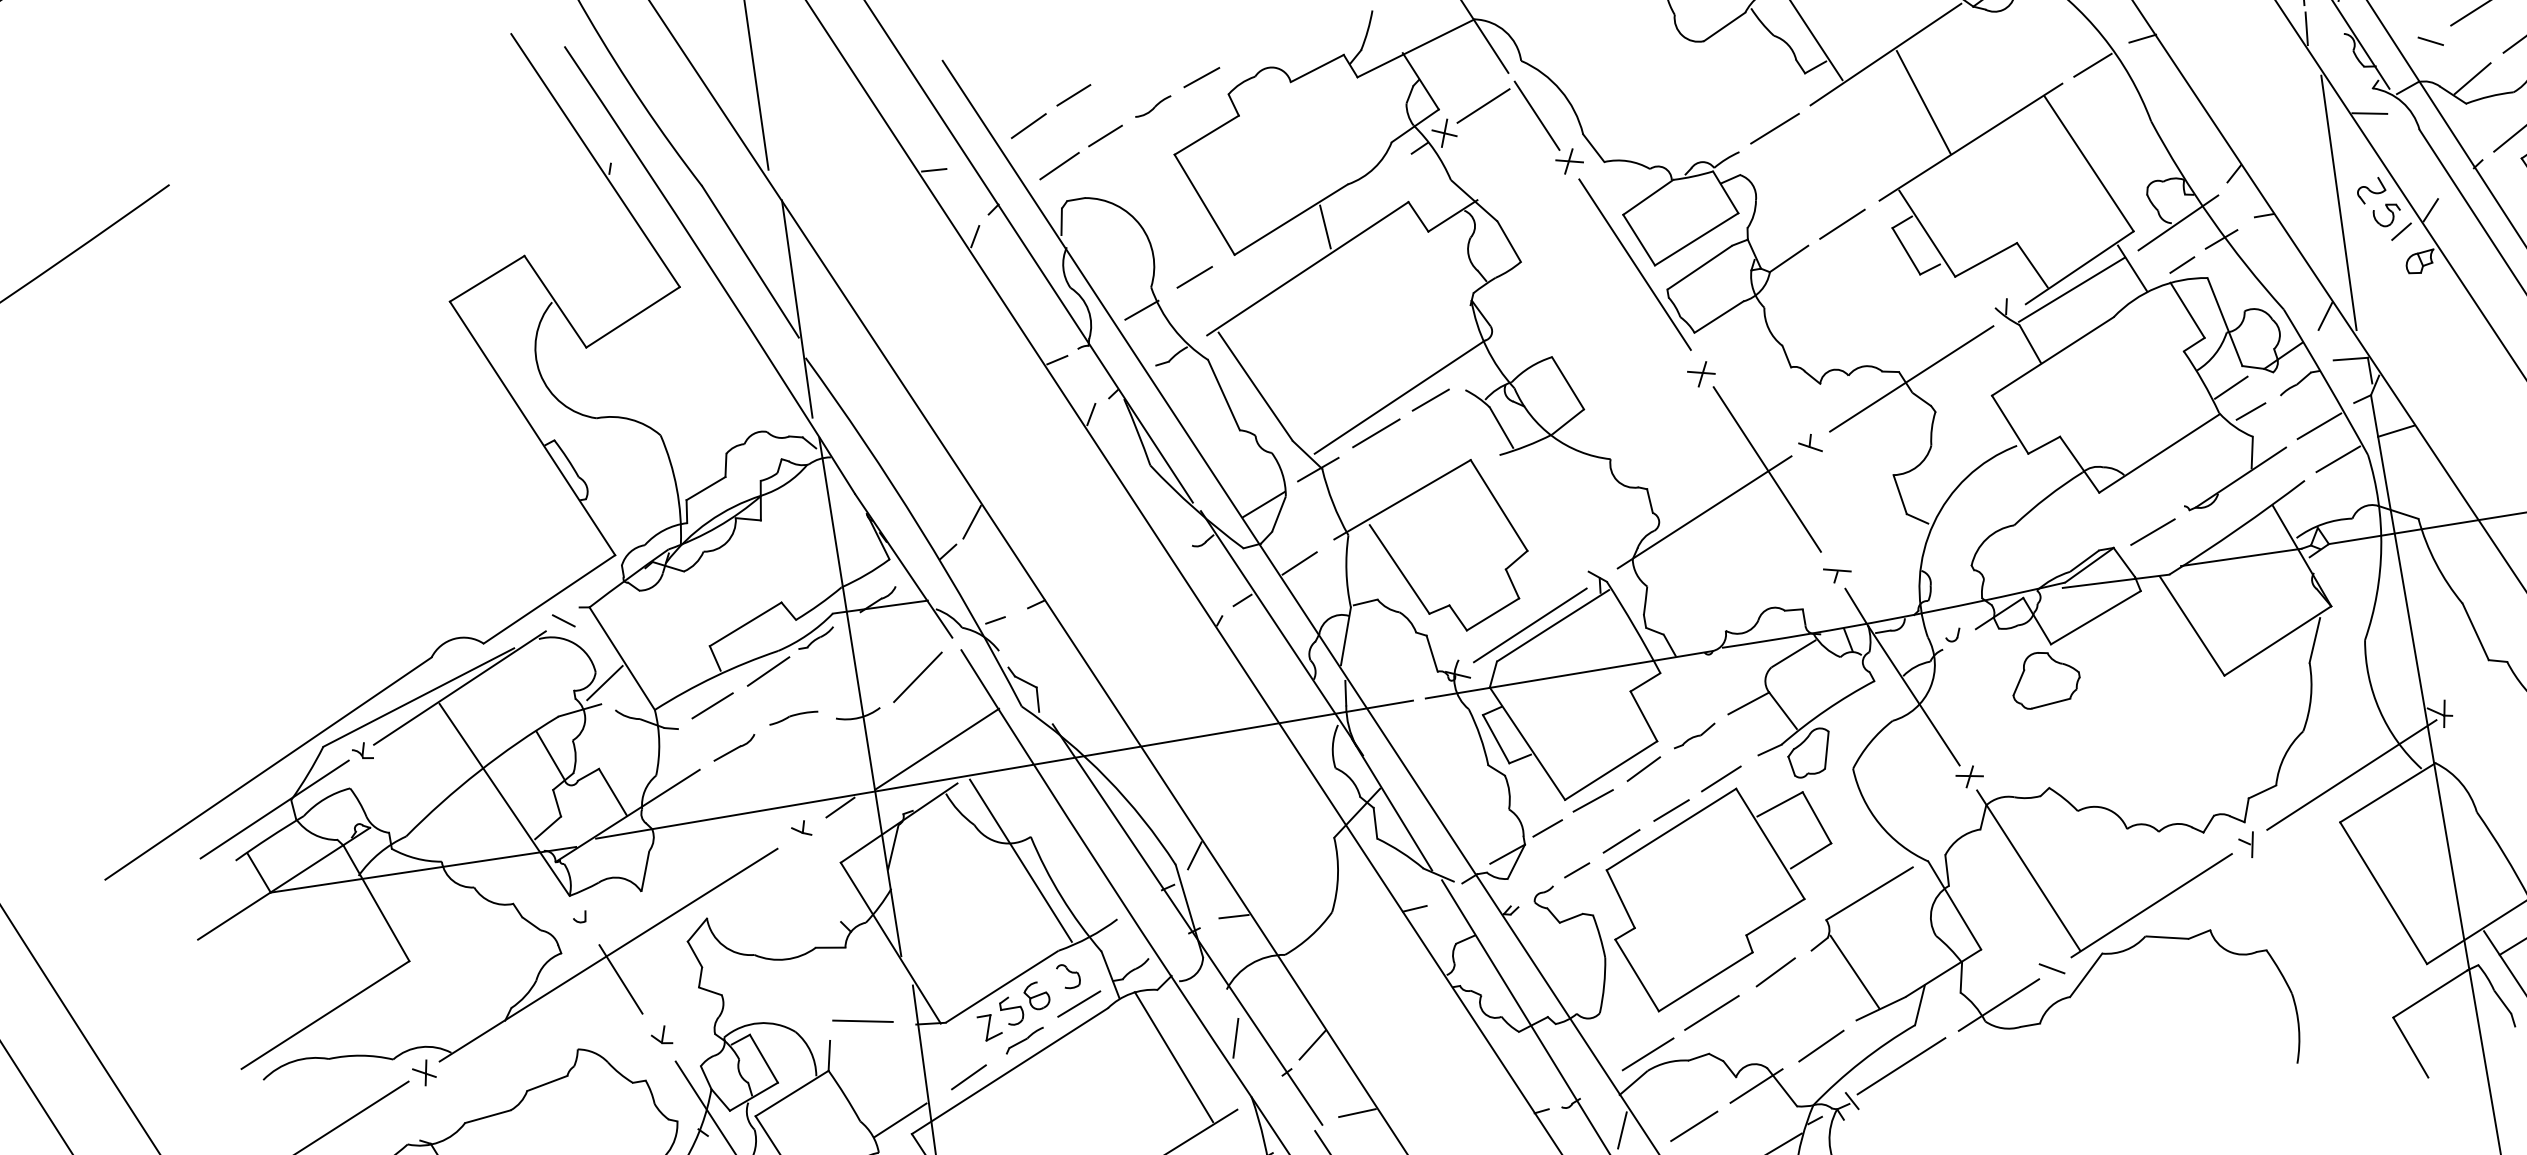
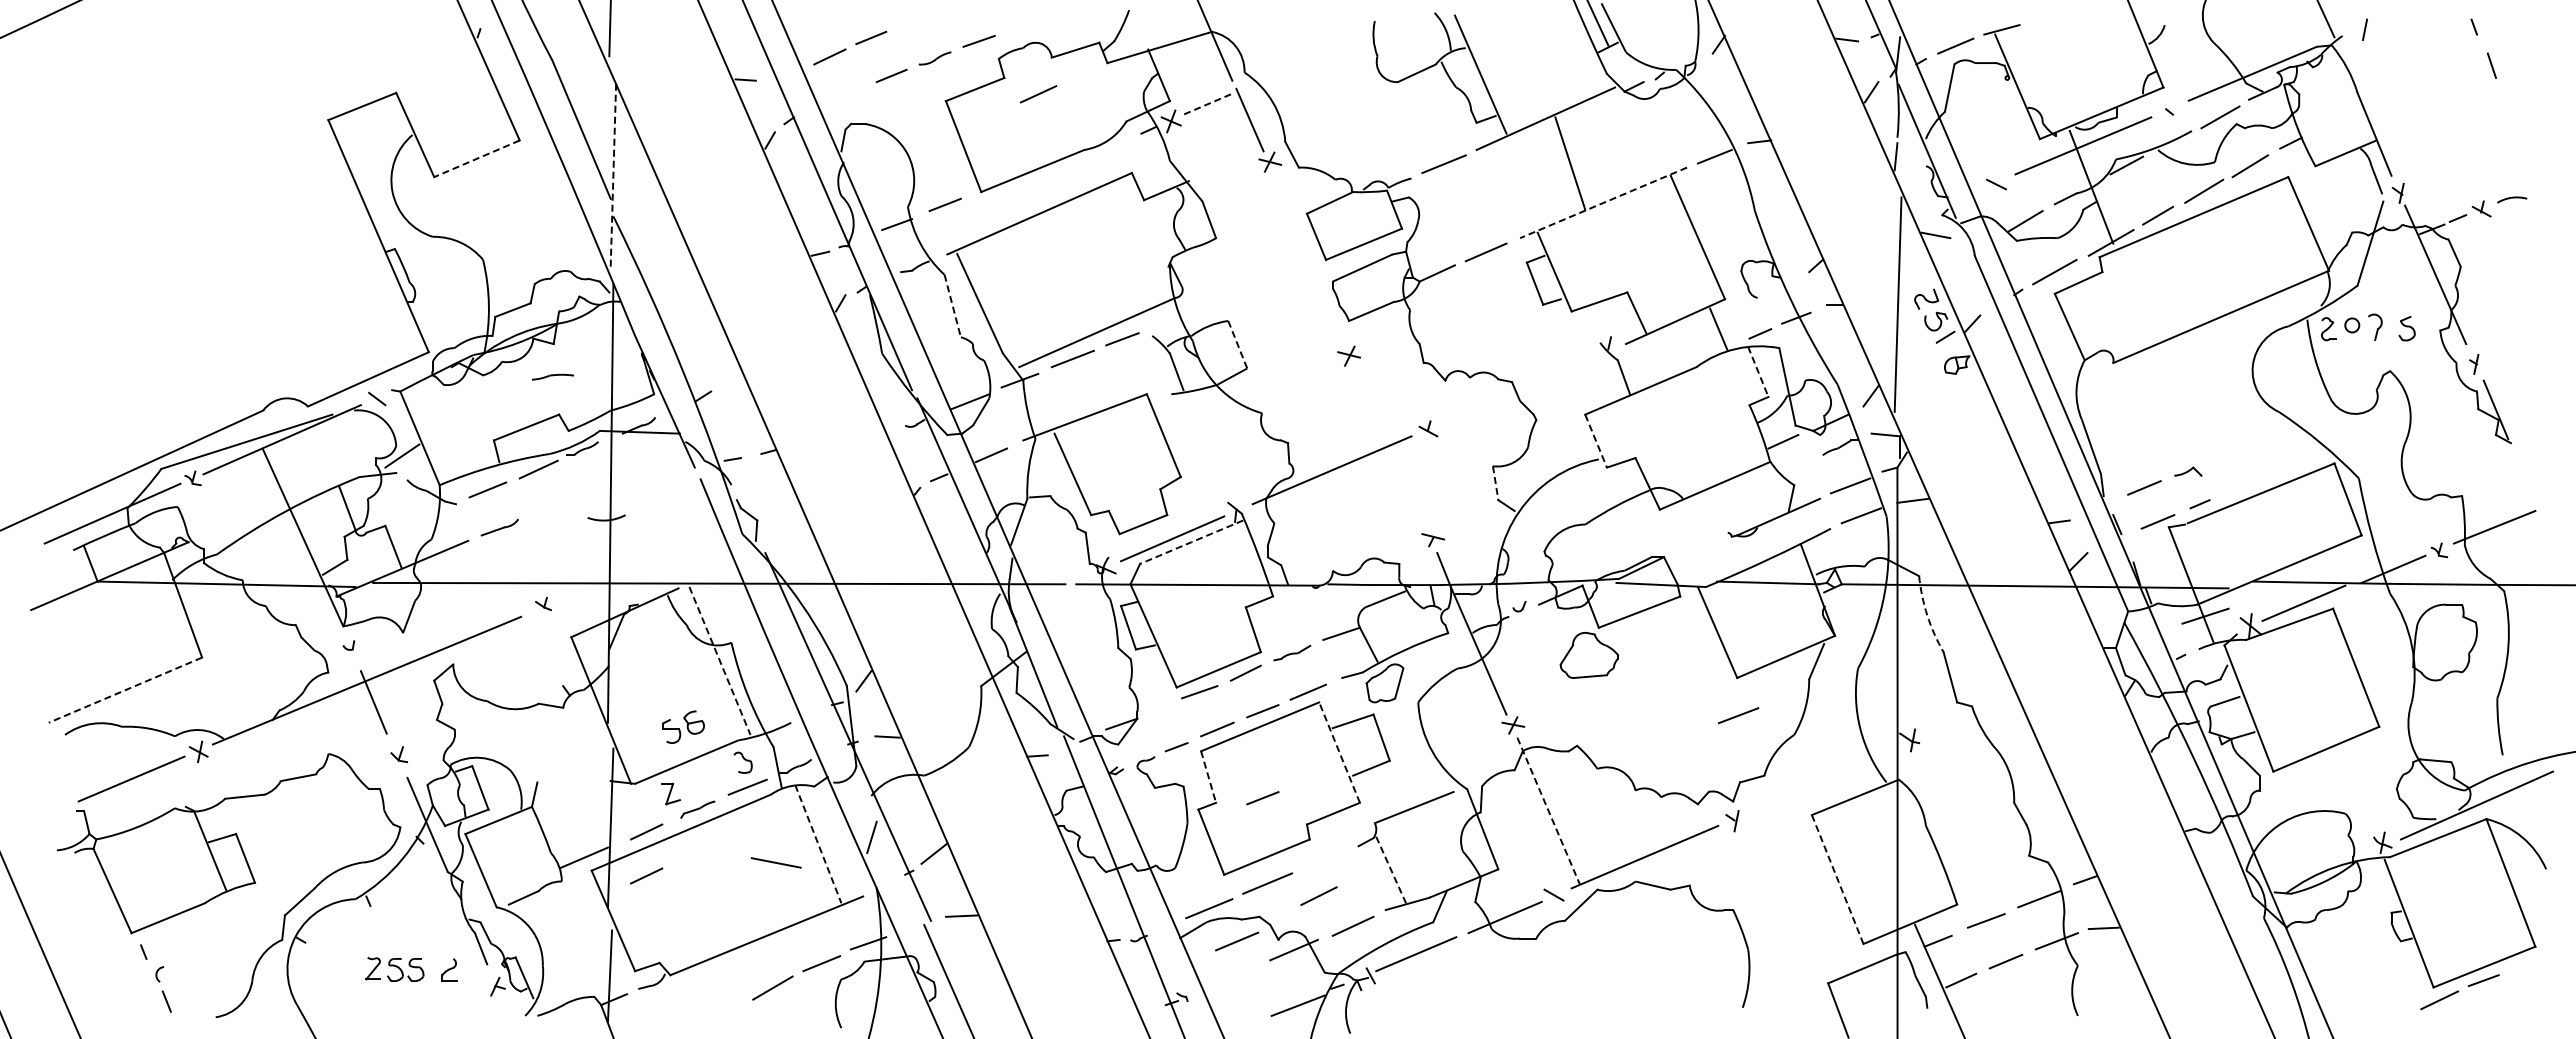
line: (1483, 105) -> (1207, 104), solid -> dashed
line: (1970, 141) -> (1603, 202), solid -> dashed
line: (1059, 166) -> (1038, 94), moved
line: (2177, 222) -> (1762, 298), removed
line: (1324, 226) -> (1059, 181), removed
line: (1634, 264) -> (1309, 256), removed
line: (2071, 289) -> (1665, 338), removed
line: (797, 309) -> (613, 175), solid -> dashed
line: (2187, 311) -> (1758, 372), solid -> dashed
line: (633, 316) -> (477, 158), solid -> dashed
line: (1911, 378) -> (1521, 389), removed
line: (1567, 383) -> (1237, 344), solid -> dashed
line: (1223, 395) -> (952, 306), solid -> dashed
line: (2251, 410) -> (1796, 463), removed
line: (2010, 425) -> (1596, 441), solid -> dashed
line: (1766, 469) -> (1389, 443), removed
line: (1900, 495) -> (1495, 483), solid -> dashed
line: (971, 522) -> (726, 375), removed
line: (2152, 531) -> (1738, 715), moved
arc: (2436, 563) -> (1927, 615), solid -> dashed
arc: (1553, 625) -> (1191, 542), solid -> dashed
line: (917, 677) -> (660, 495), removed
part: (793, 717) -> (552, 376), moved
line: (936, 748) -> (666, 556), removed
line: (2350, 774) -> (1827, 777), removed
line: (840, 807) -> (578, 591), removed
line: (1547, 828) -> (1158, 708), removed
line: (1770, 843) -> (1339, 752), solid -> dashed
line: (1021, 861) -> (720, 661), solid -> dashed
line: (2028, 870) -> (1548, 810), solid -> dashed
line: (2383, 893) -> (1837, 879), solid -> dashed
line: (1620, 899) -> (1208, 777), solid -> dashed
line: (1688, 913) -> (1262, 798), added
line: (1775, 971) -> (1318, 895), moved
line: (1855, 972) -> (1391, 870), solid -> dashed
part: (1025, 1002) -> (683, 726), moved
line: (325, 1015) -> (125, 690), solid -> dashed
line: (861, 1020) -> (775, 862), moved
line: (1174, 1057) -> (818, 844), solid -> dashed
line: (1693, 1126) -> (1236, 941), moved
line: (977, 1128) -> (646, 875), added
line: (1622, 1130) -> (1177, 967), removed

